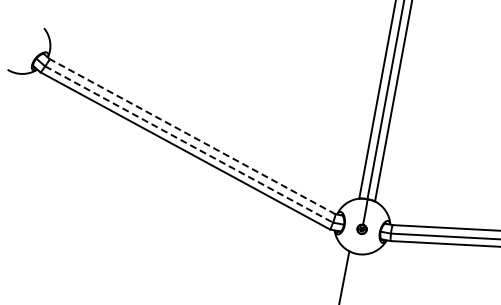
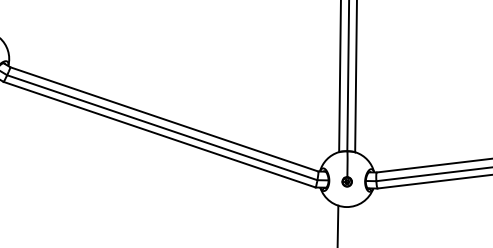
line: (192, 136) -> (164, 119), dashed -> solid
line: (189, 144) -> (162, 127), dashed -> solid

